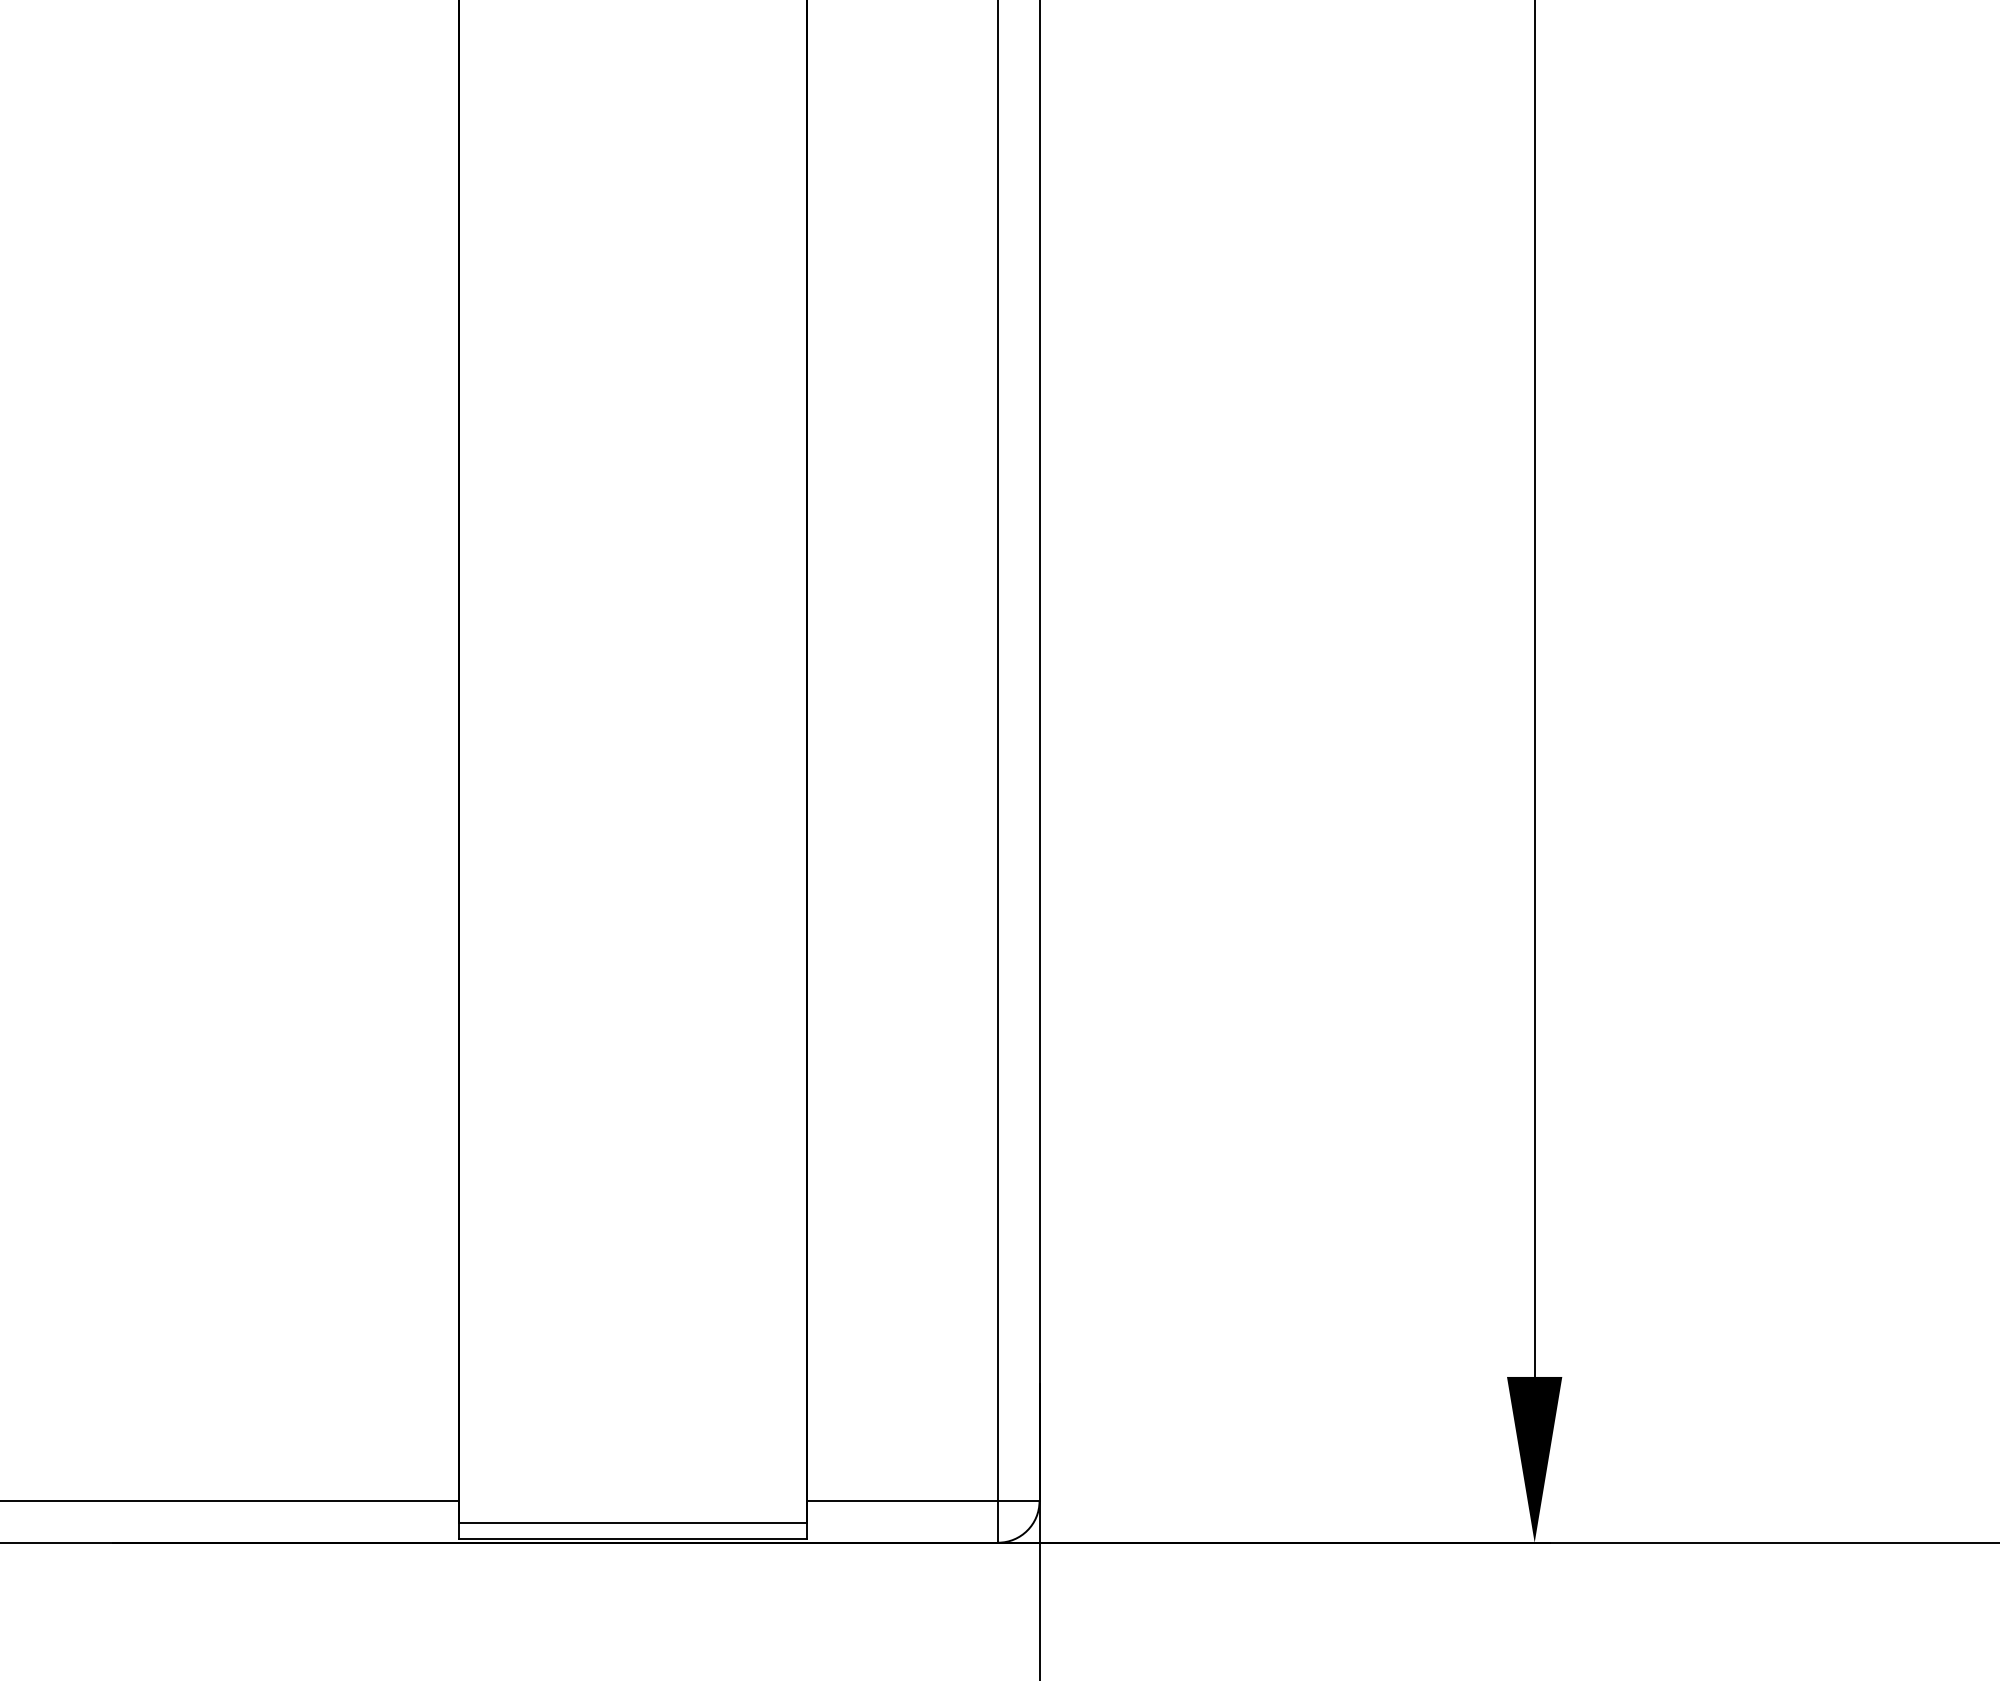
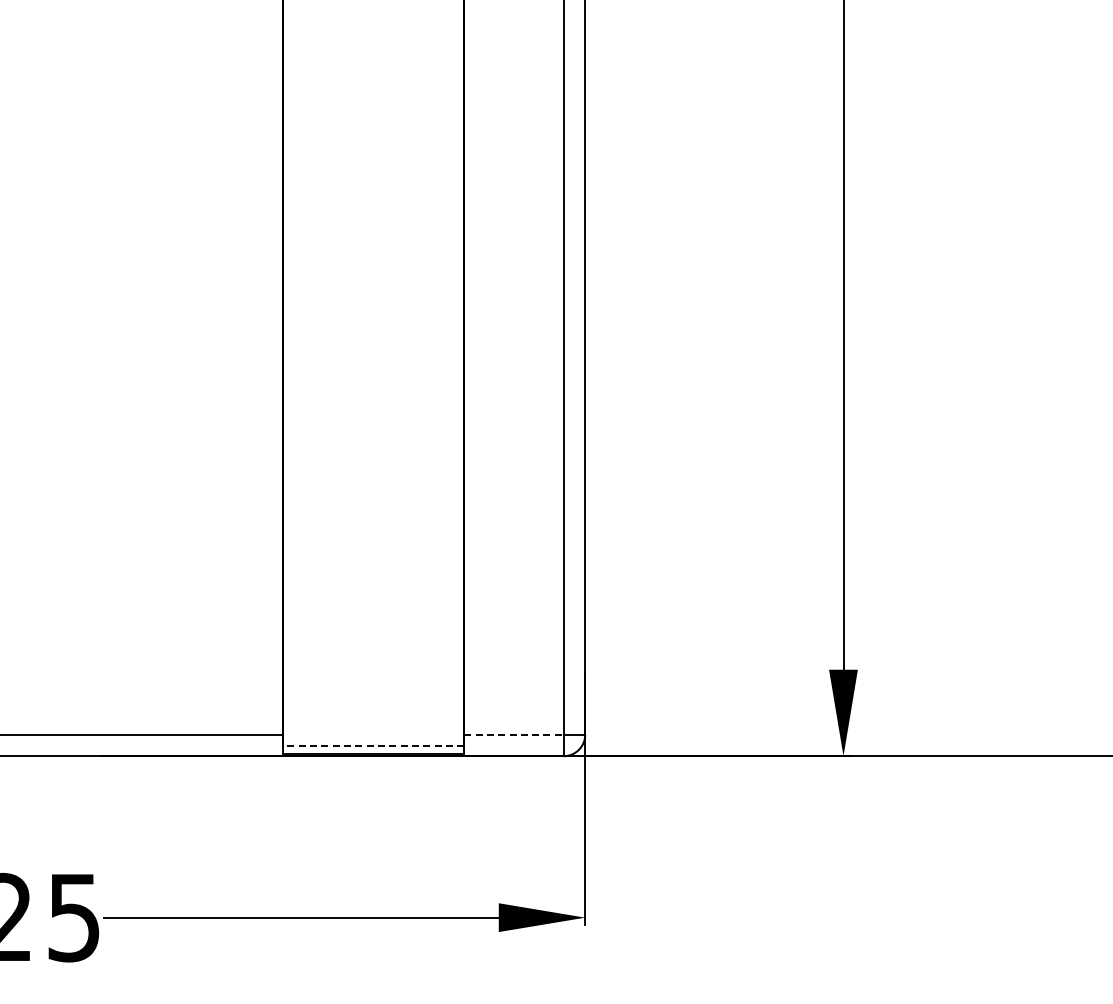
line: (901, 1501) -> (513, 734), solid -> dashed
line: (633, 1522) -> (373, 745), solid -> dashed

